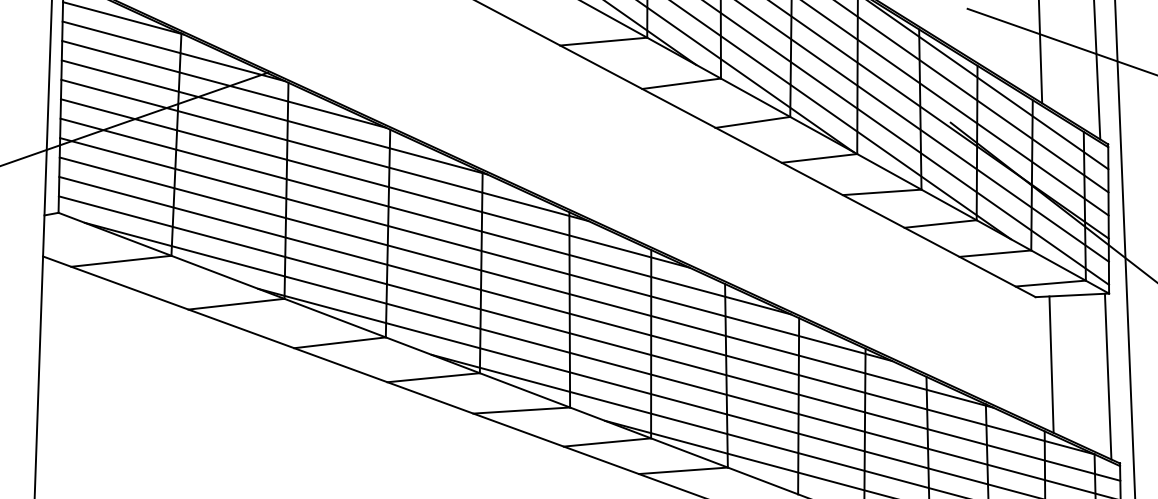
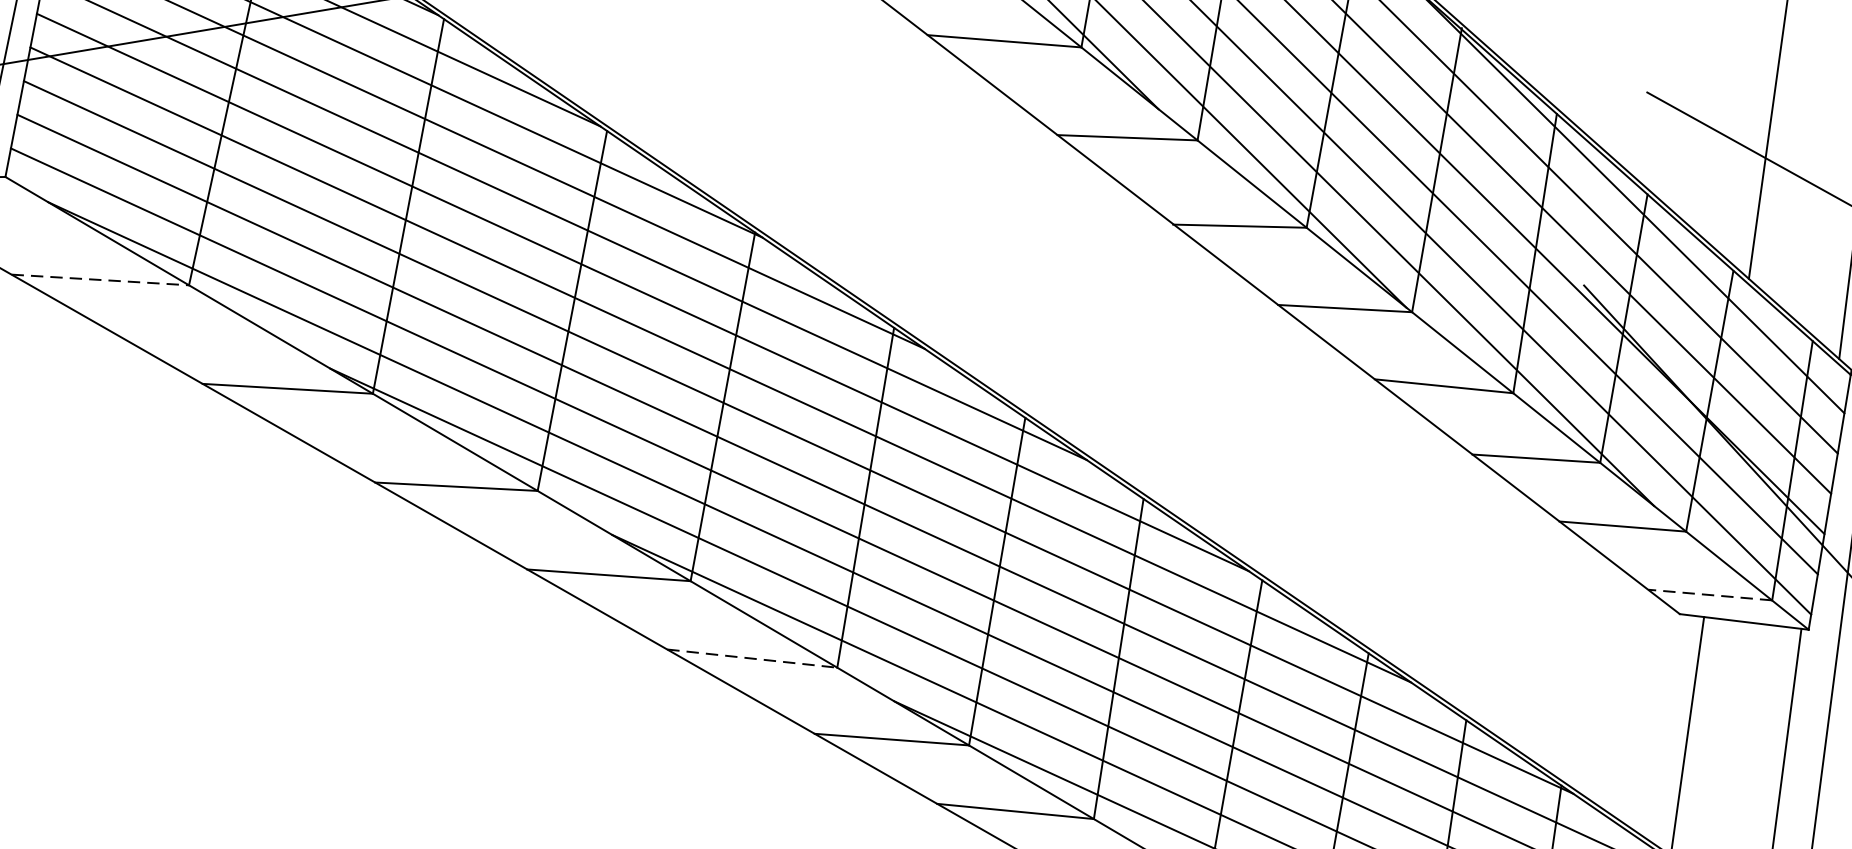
line: (121, 261) -> (100, 280), solid -> dashed
line: (1050, 283) -> (1709, 594), solid -> dashed
line: (522, 410) -> (753, 658), solid -> dashed

